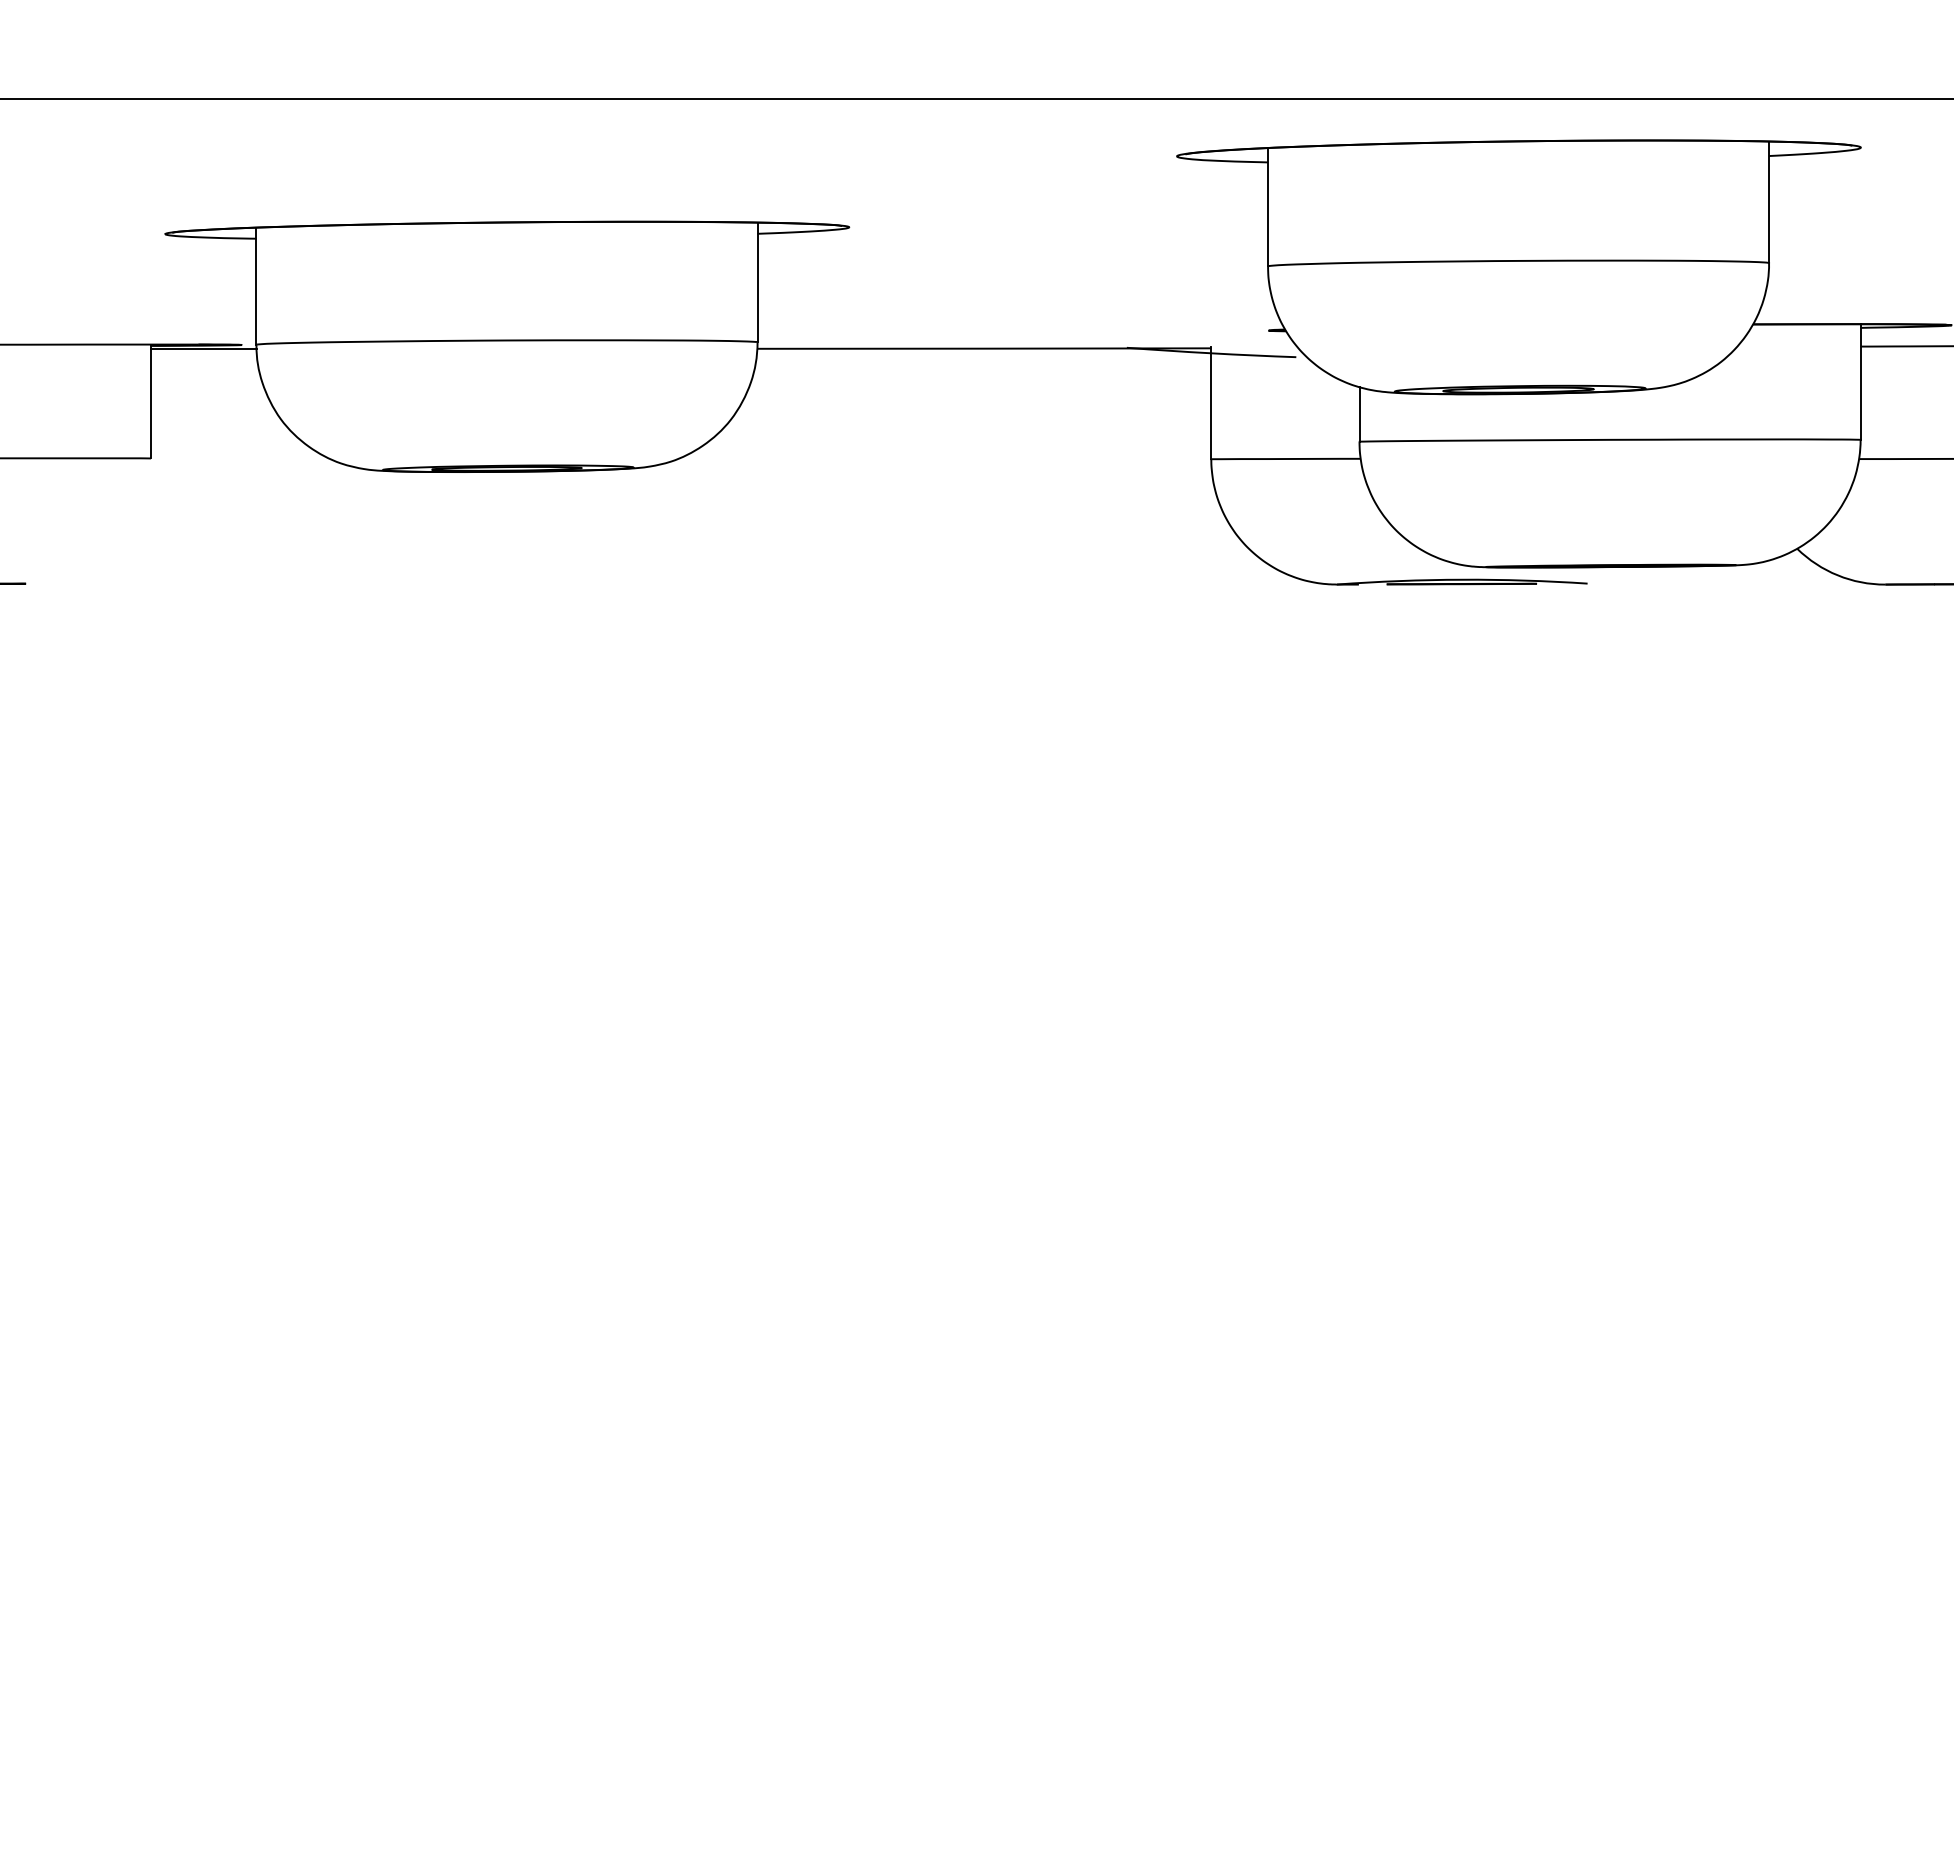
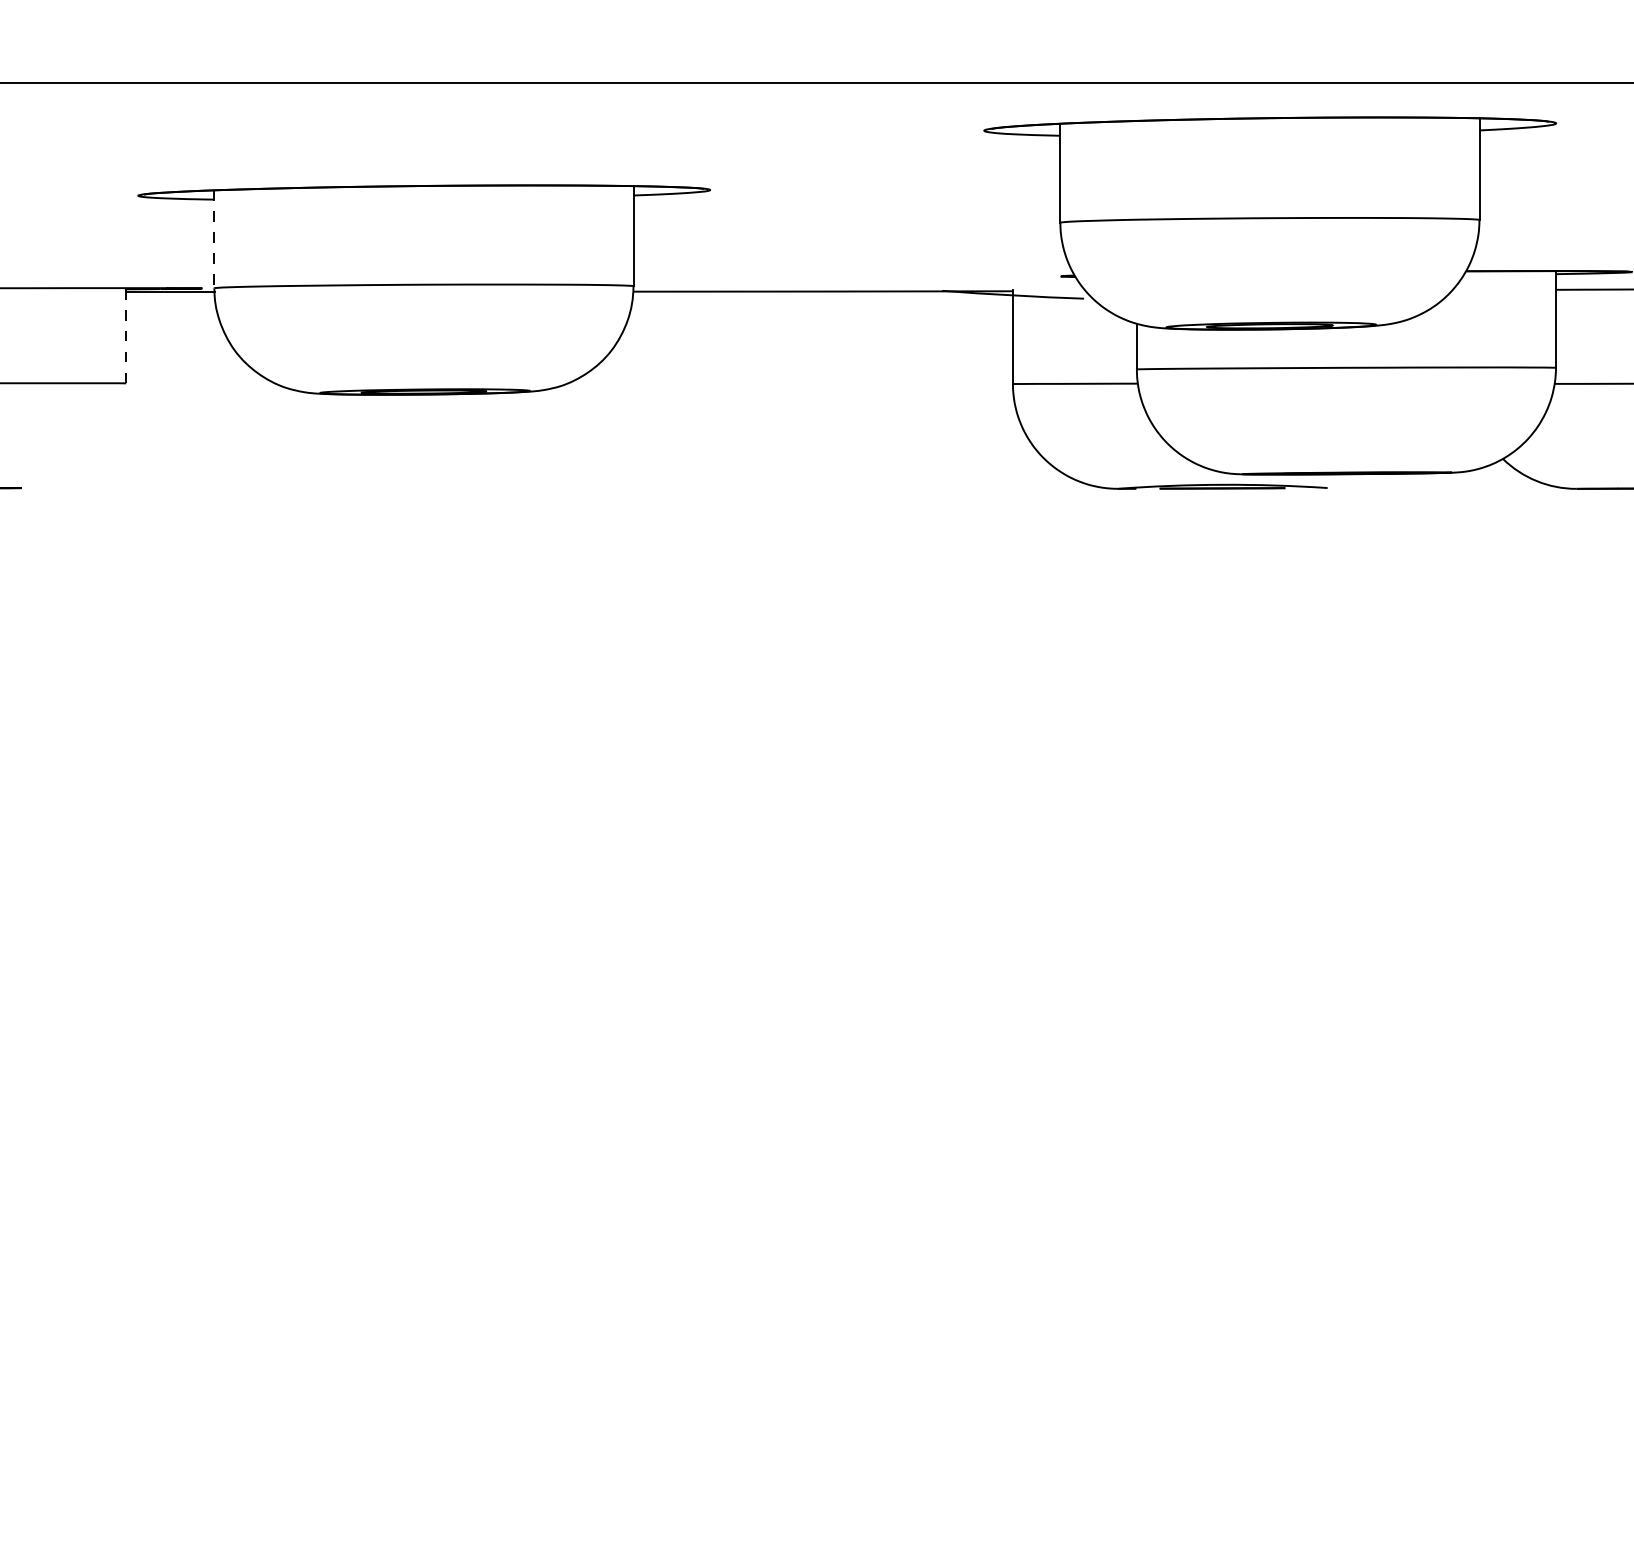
line: (256, 286) -> (214, 239), solid -> dashed
line: (150, 401) -> (125, 335), solid -> dashed

